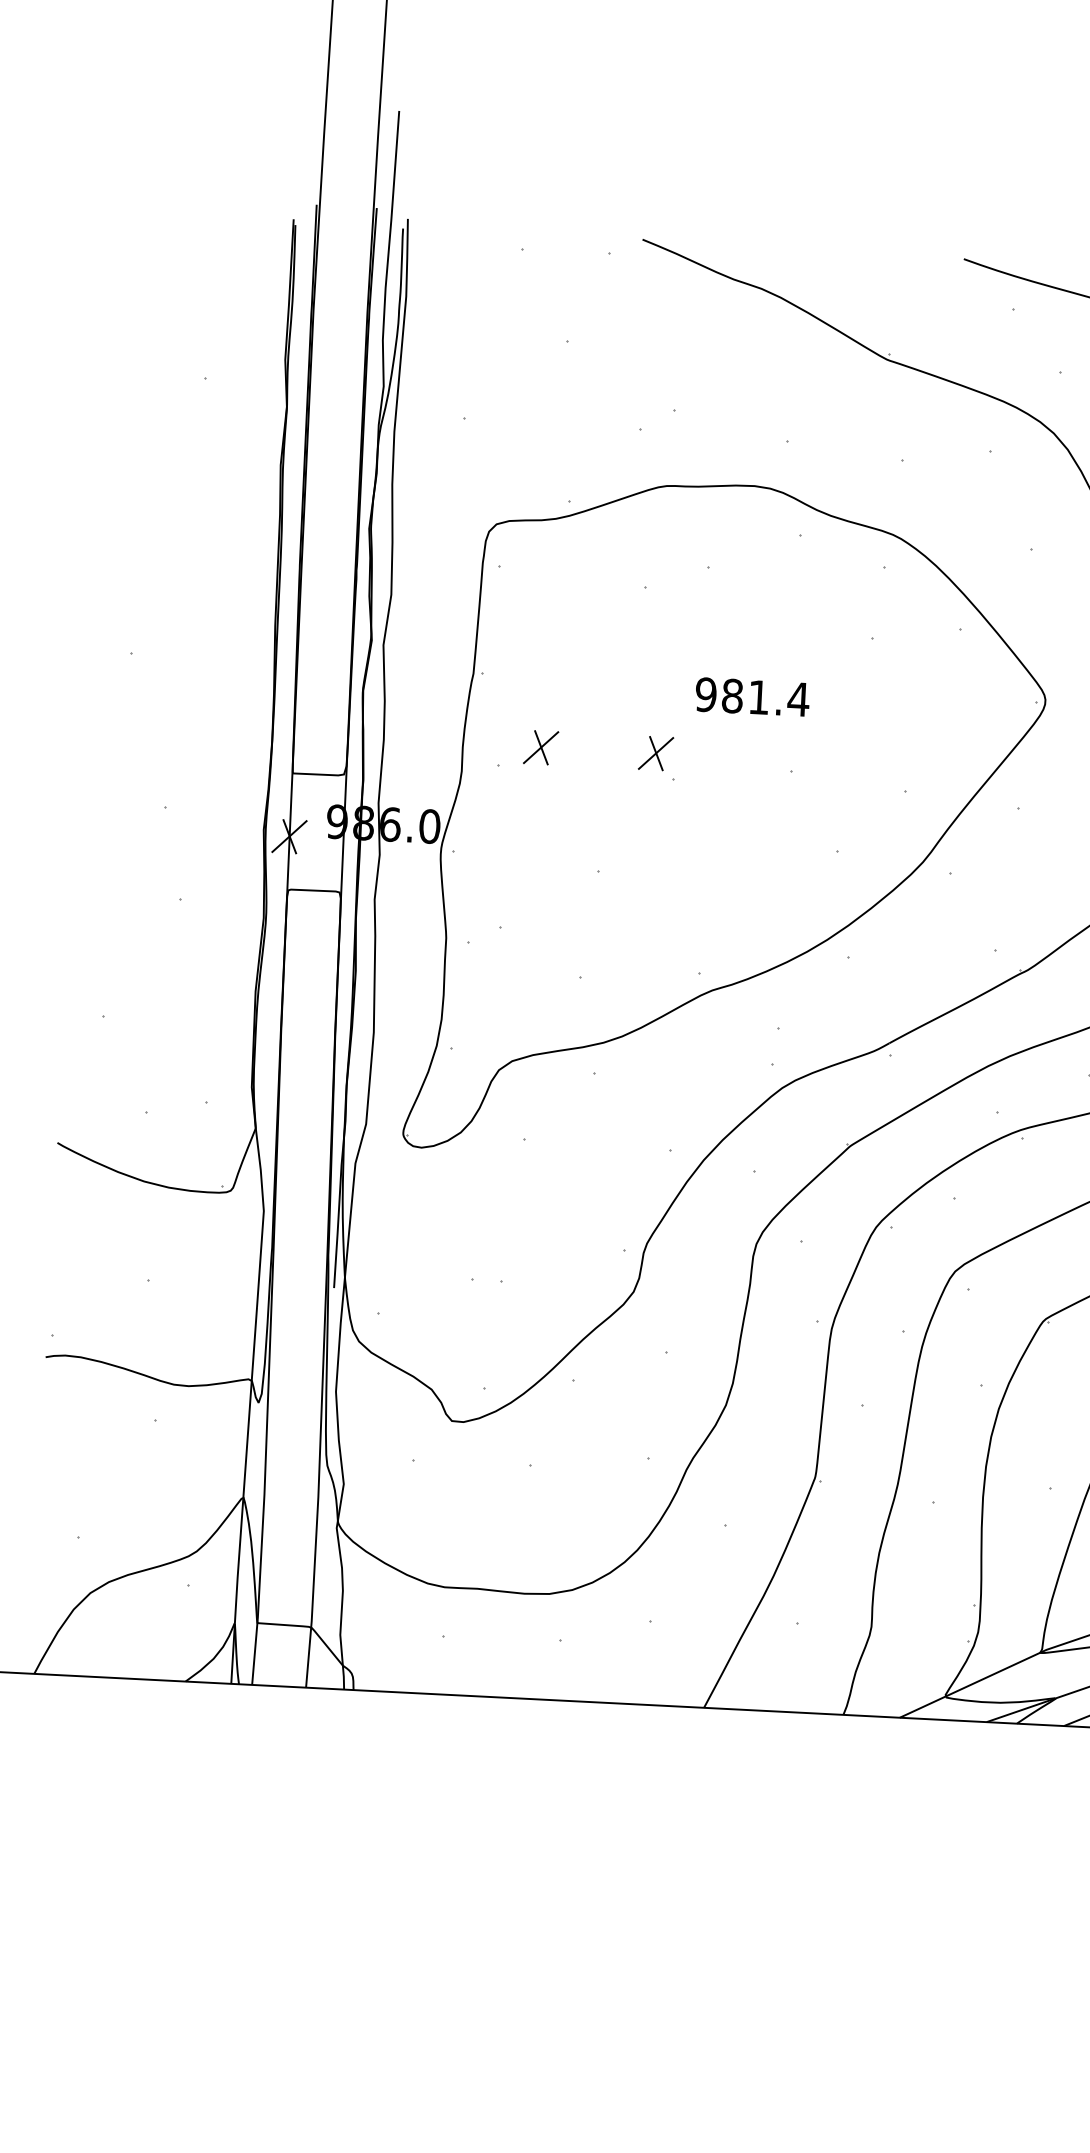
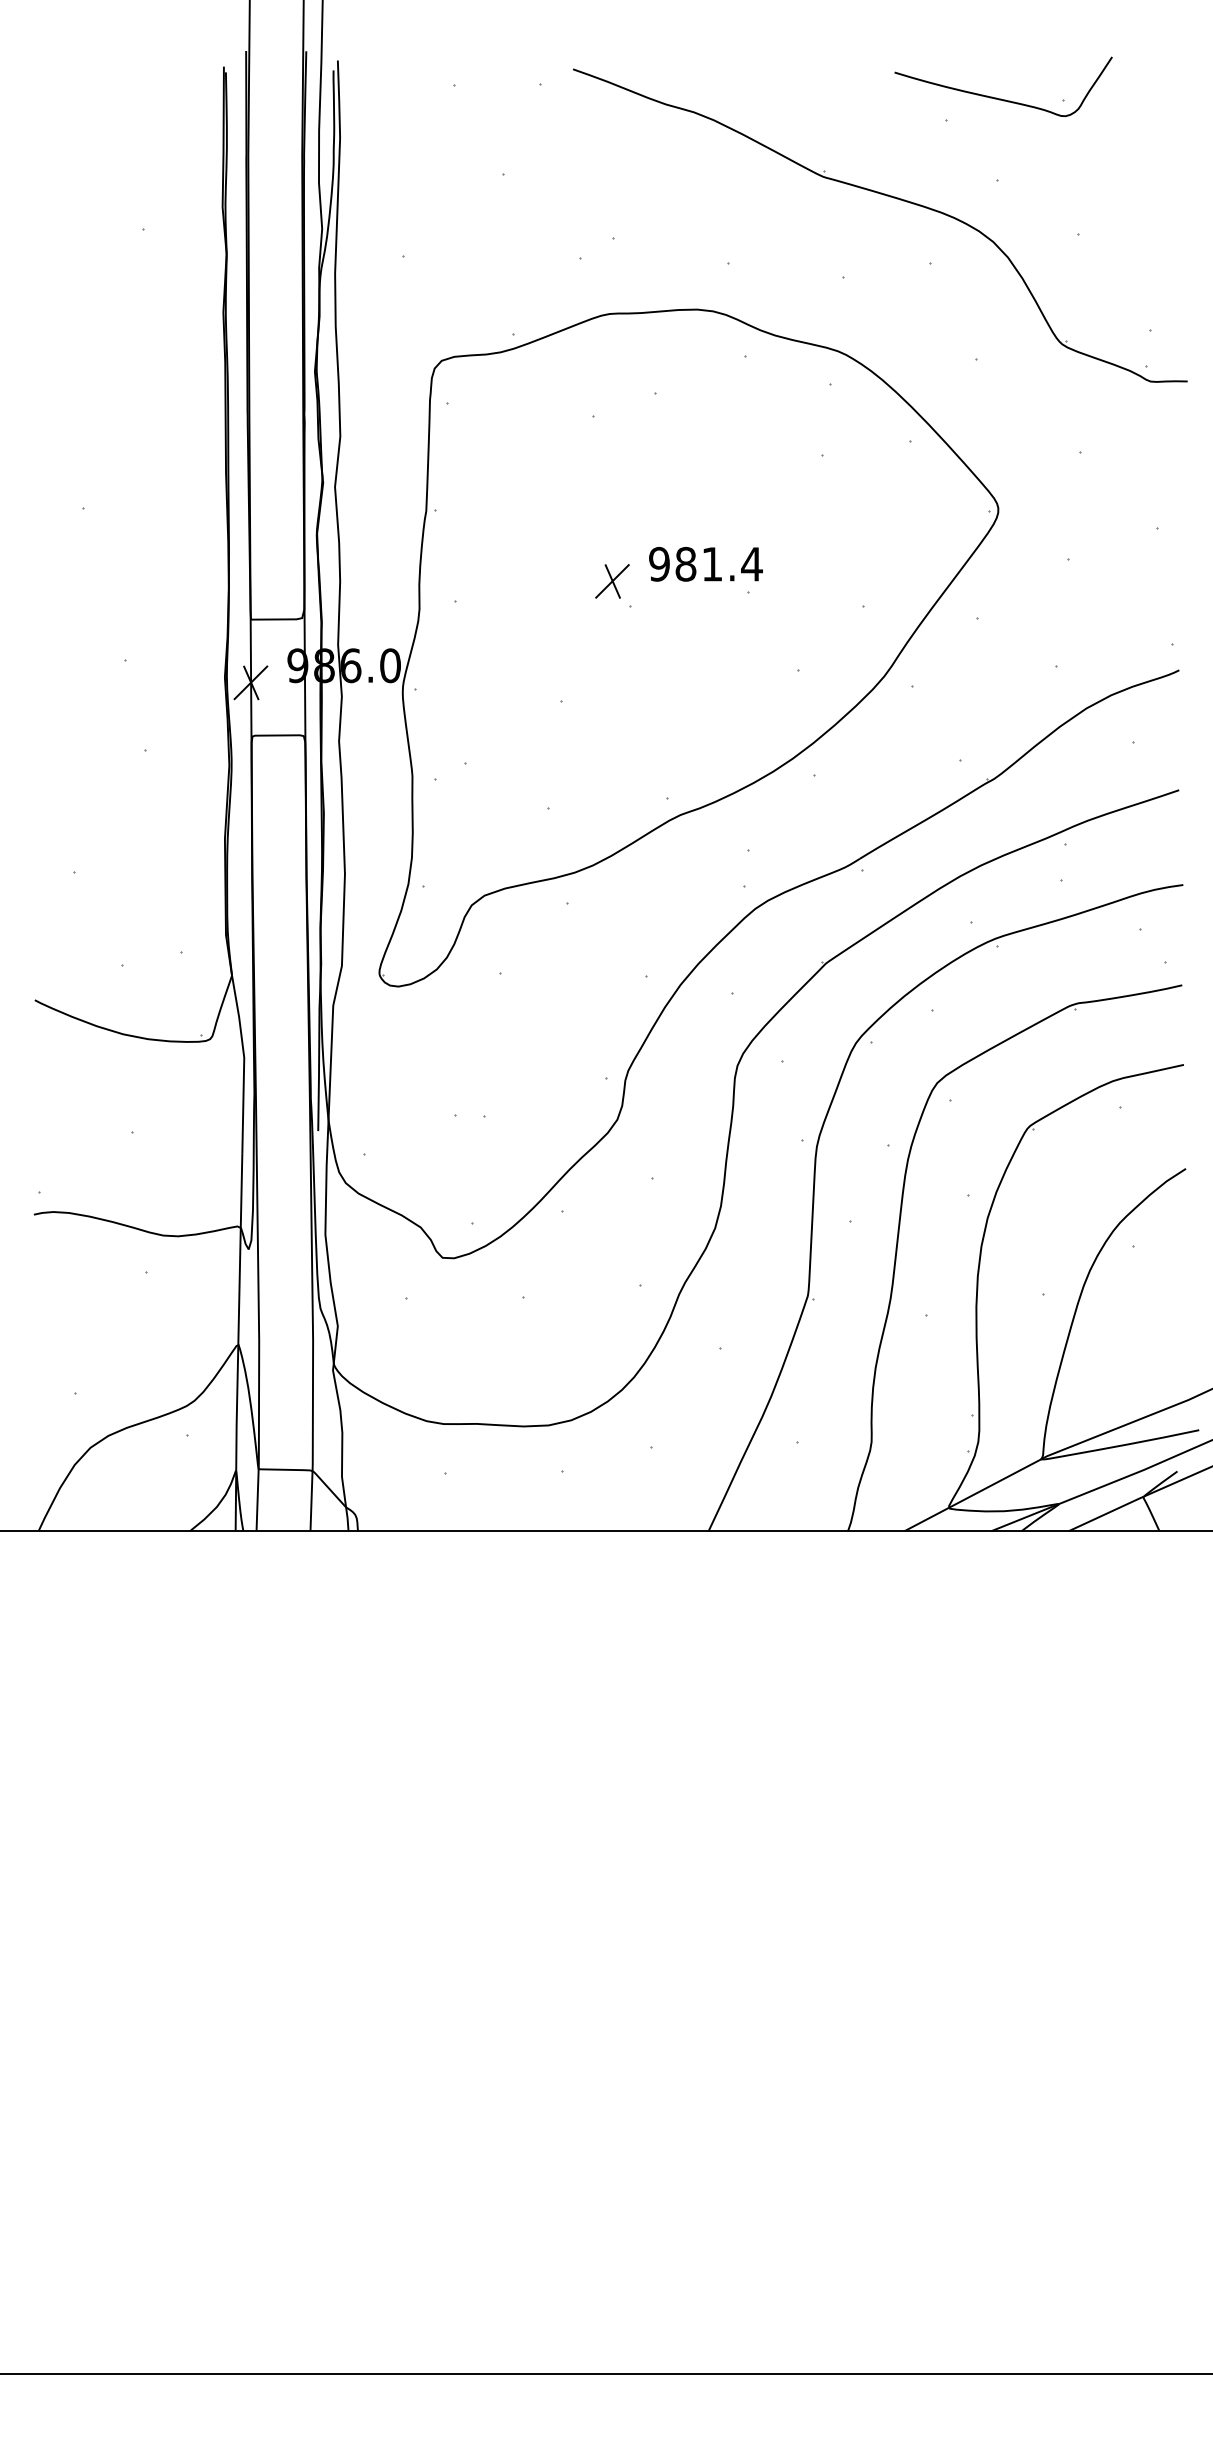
text: (752, 697) -> (705, 564), moved
part: (541, 747) -> (497, 581), removed

